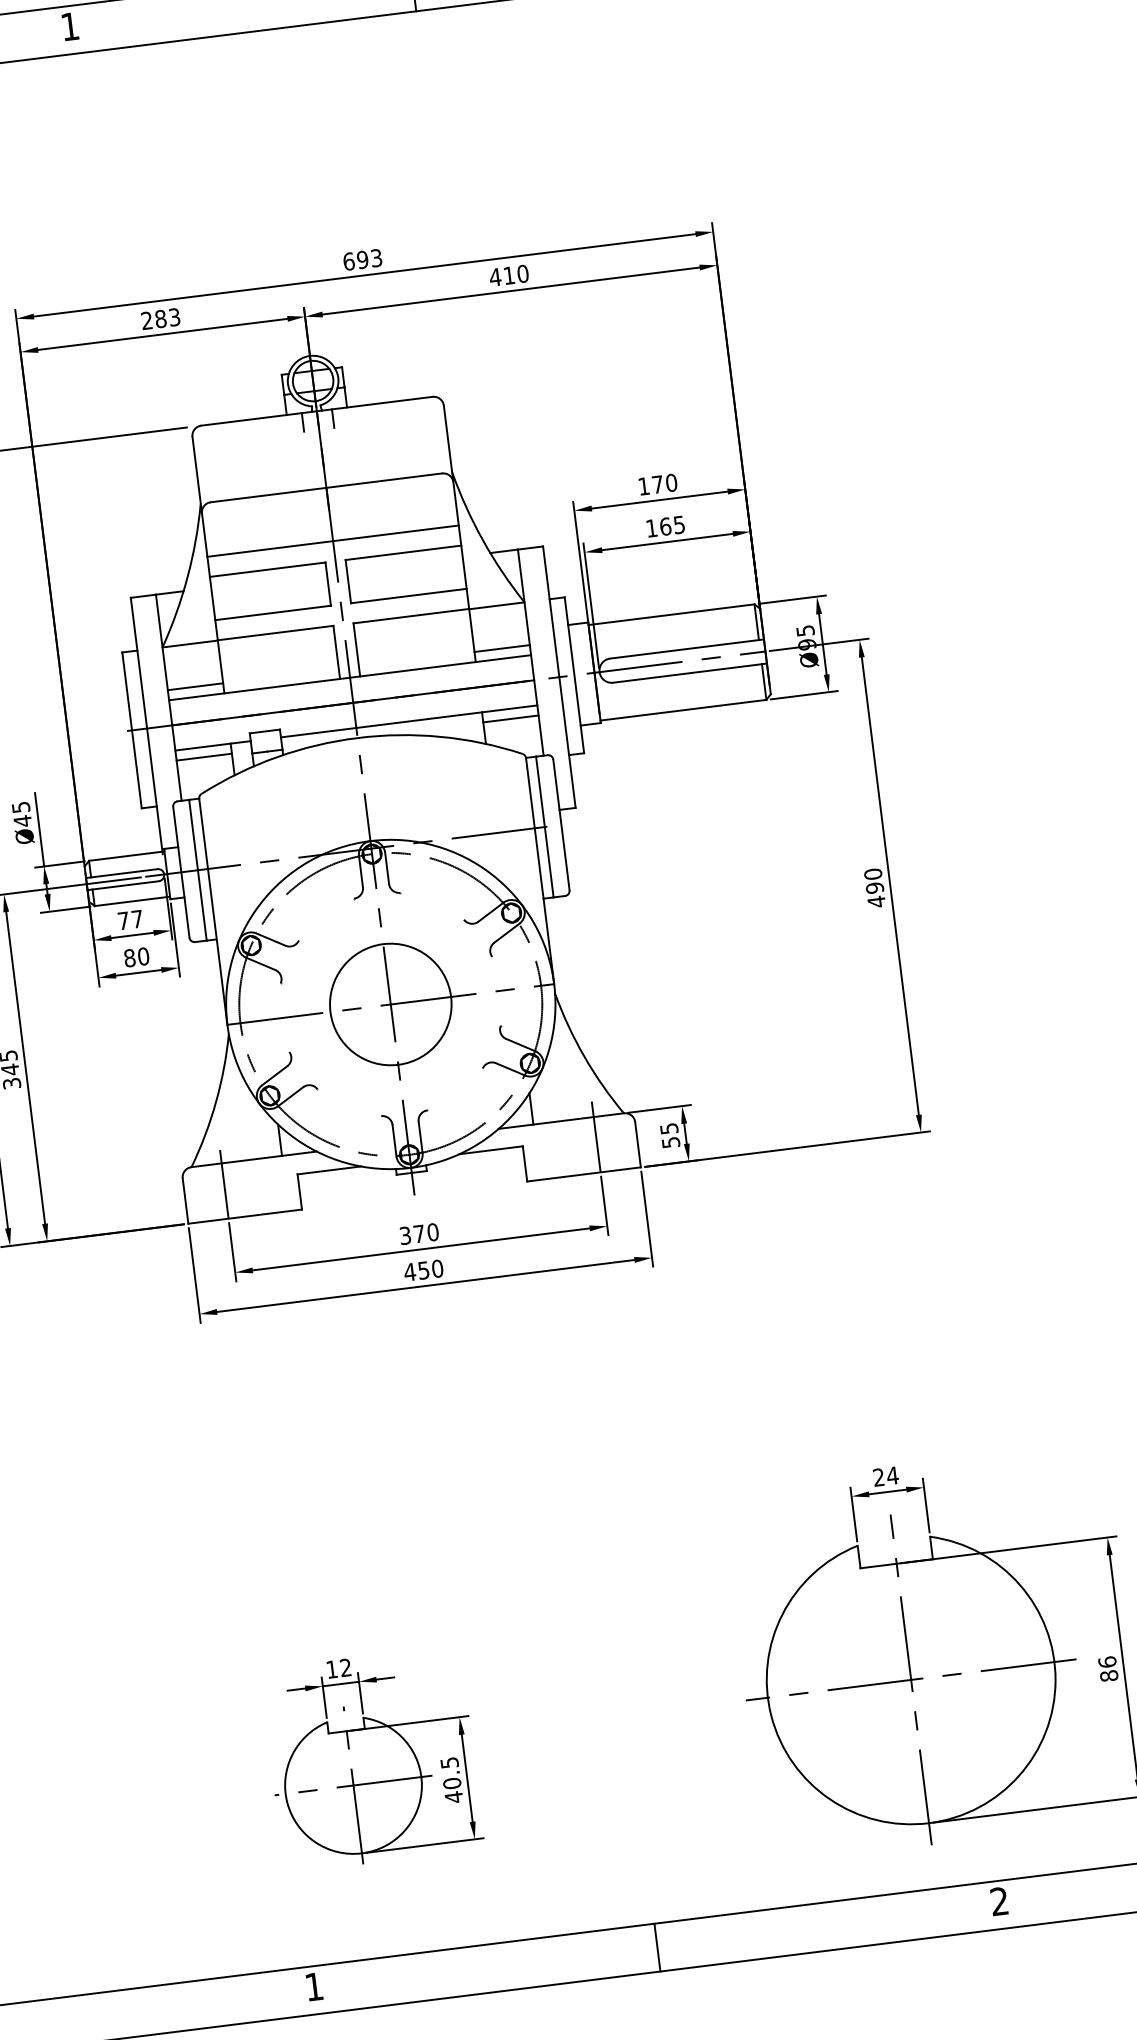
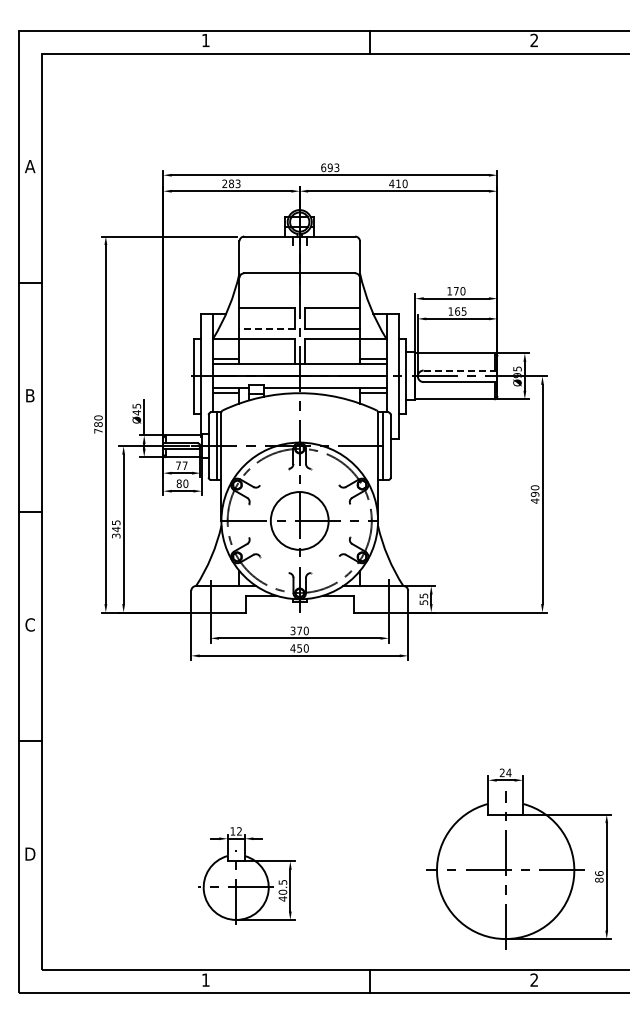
line: (332, 540) -> (299, 298), removed
line: (273, 613) -> (267, 329), solid -> dashed
line: (687, 648) -> (460, 370), solid -> dashed

